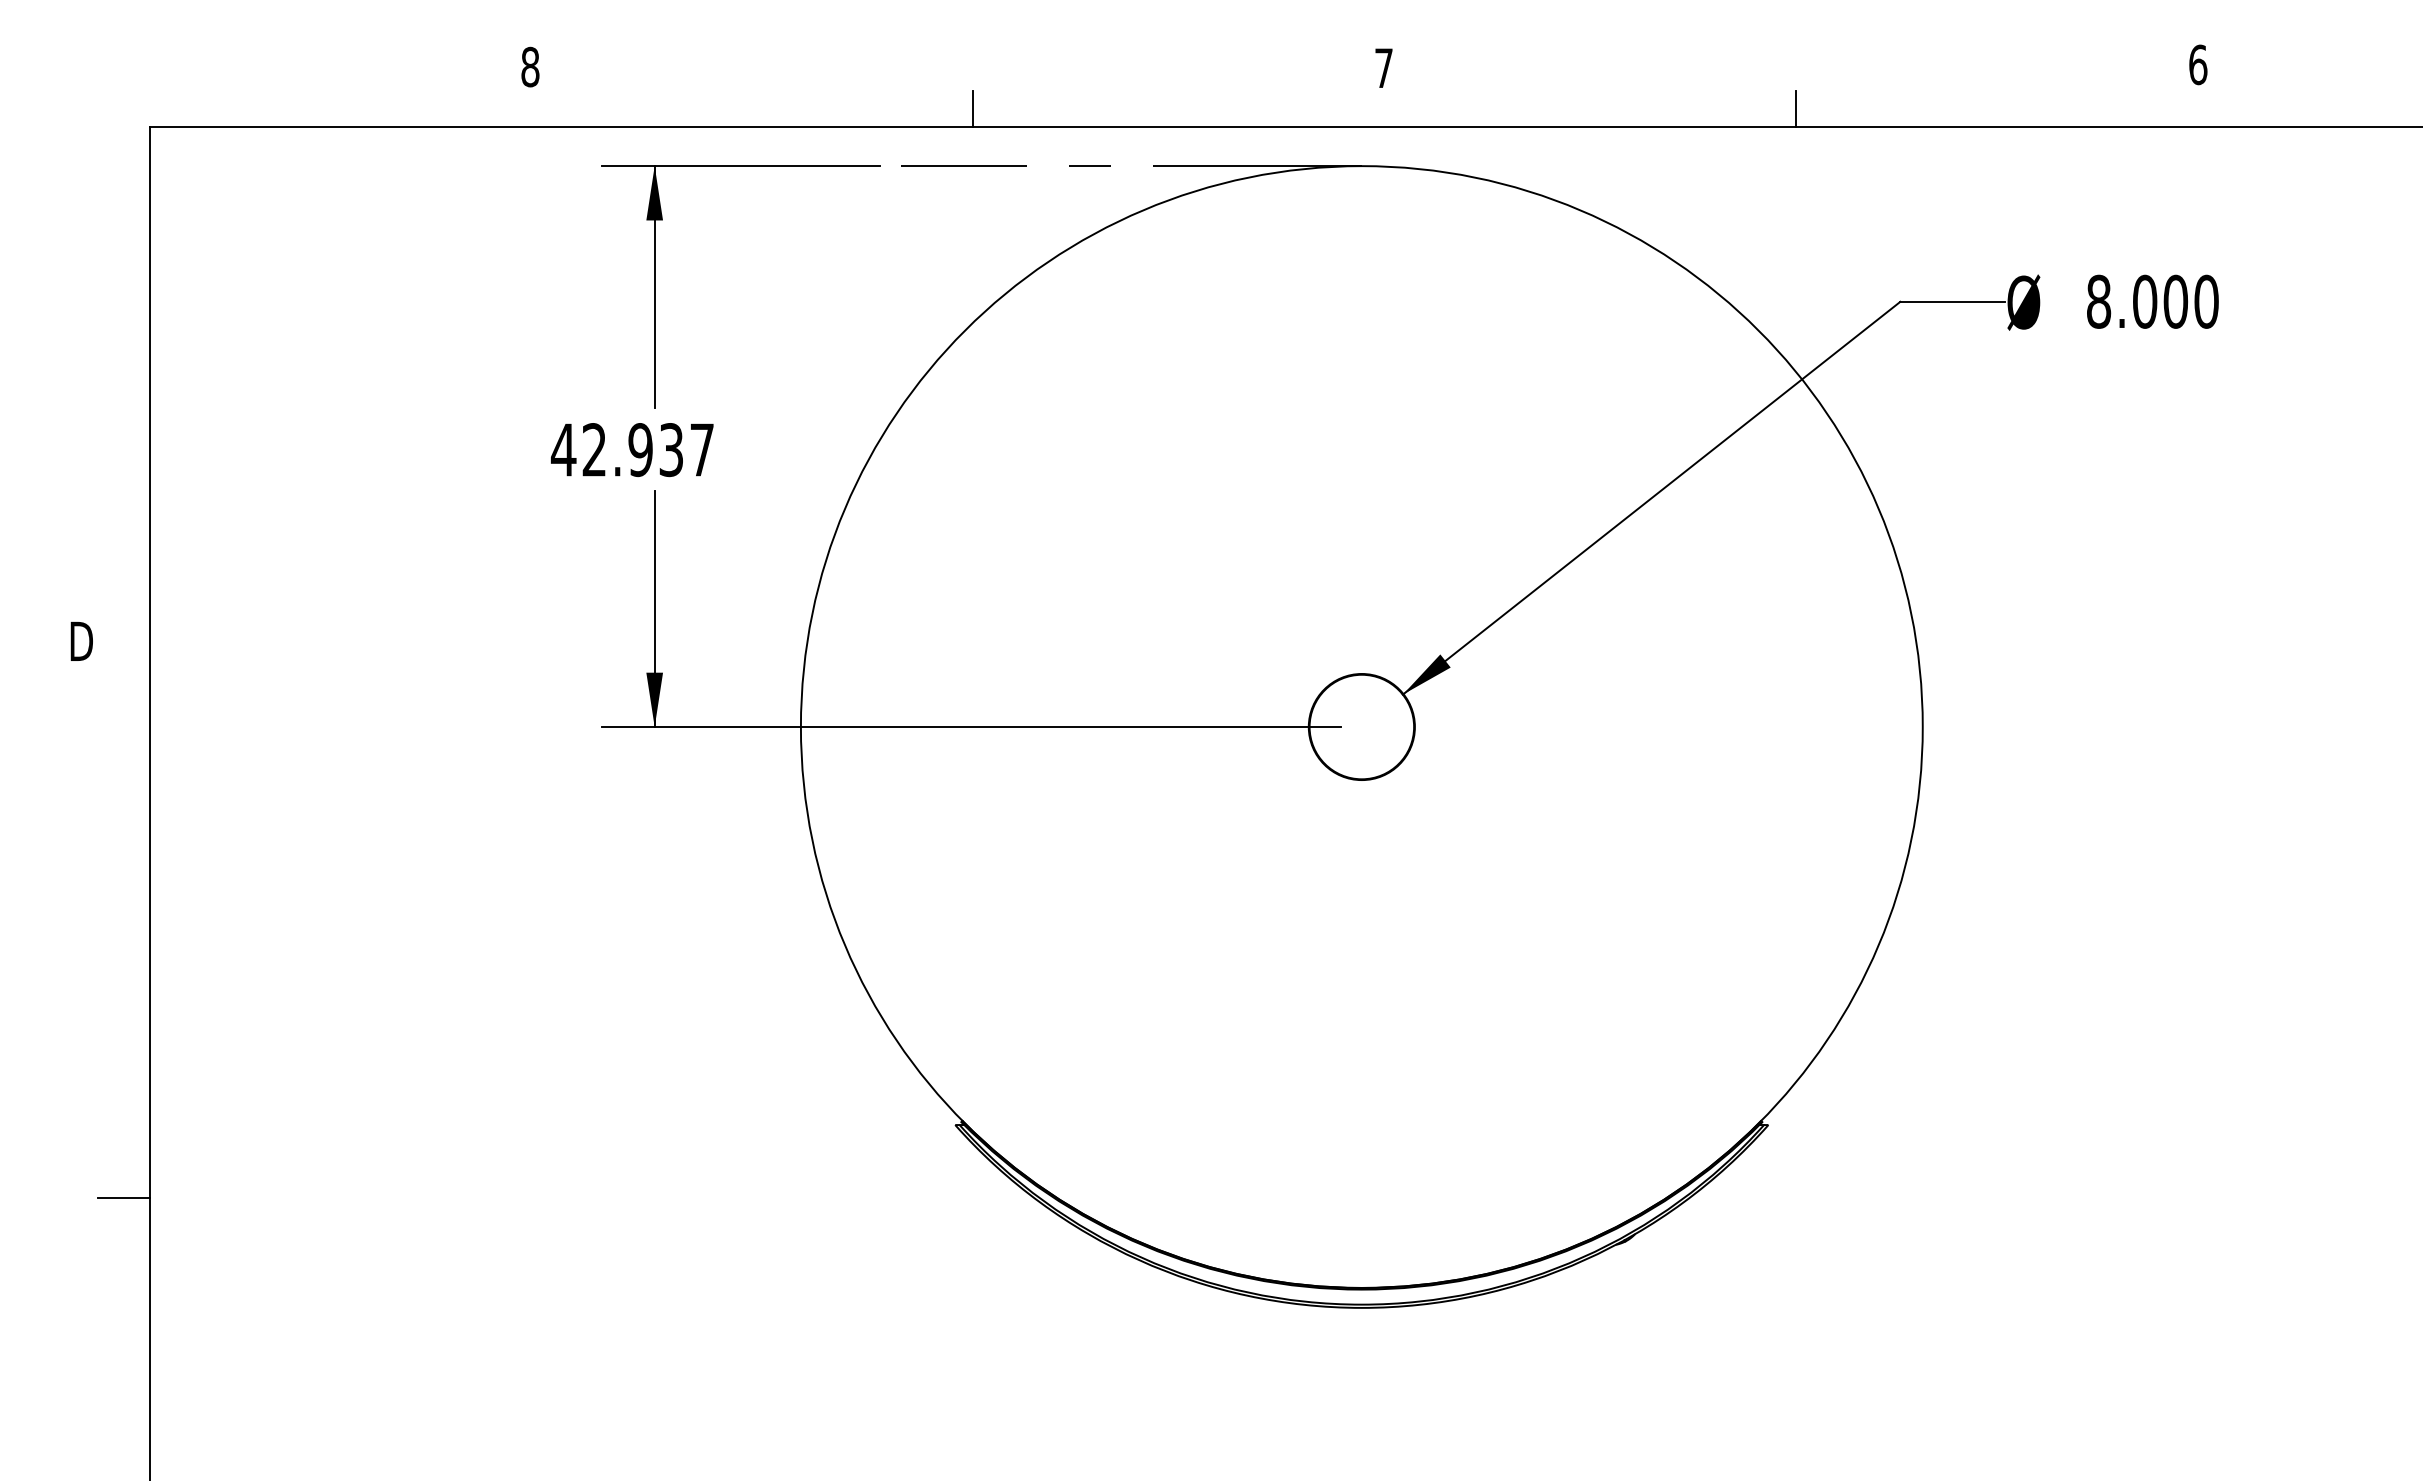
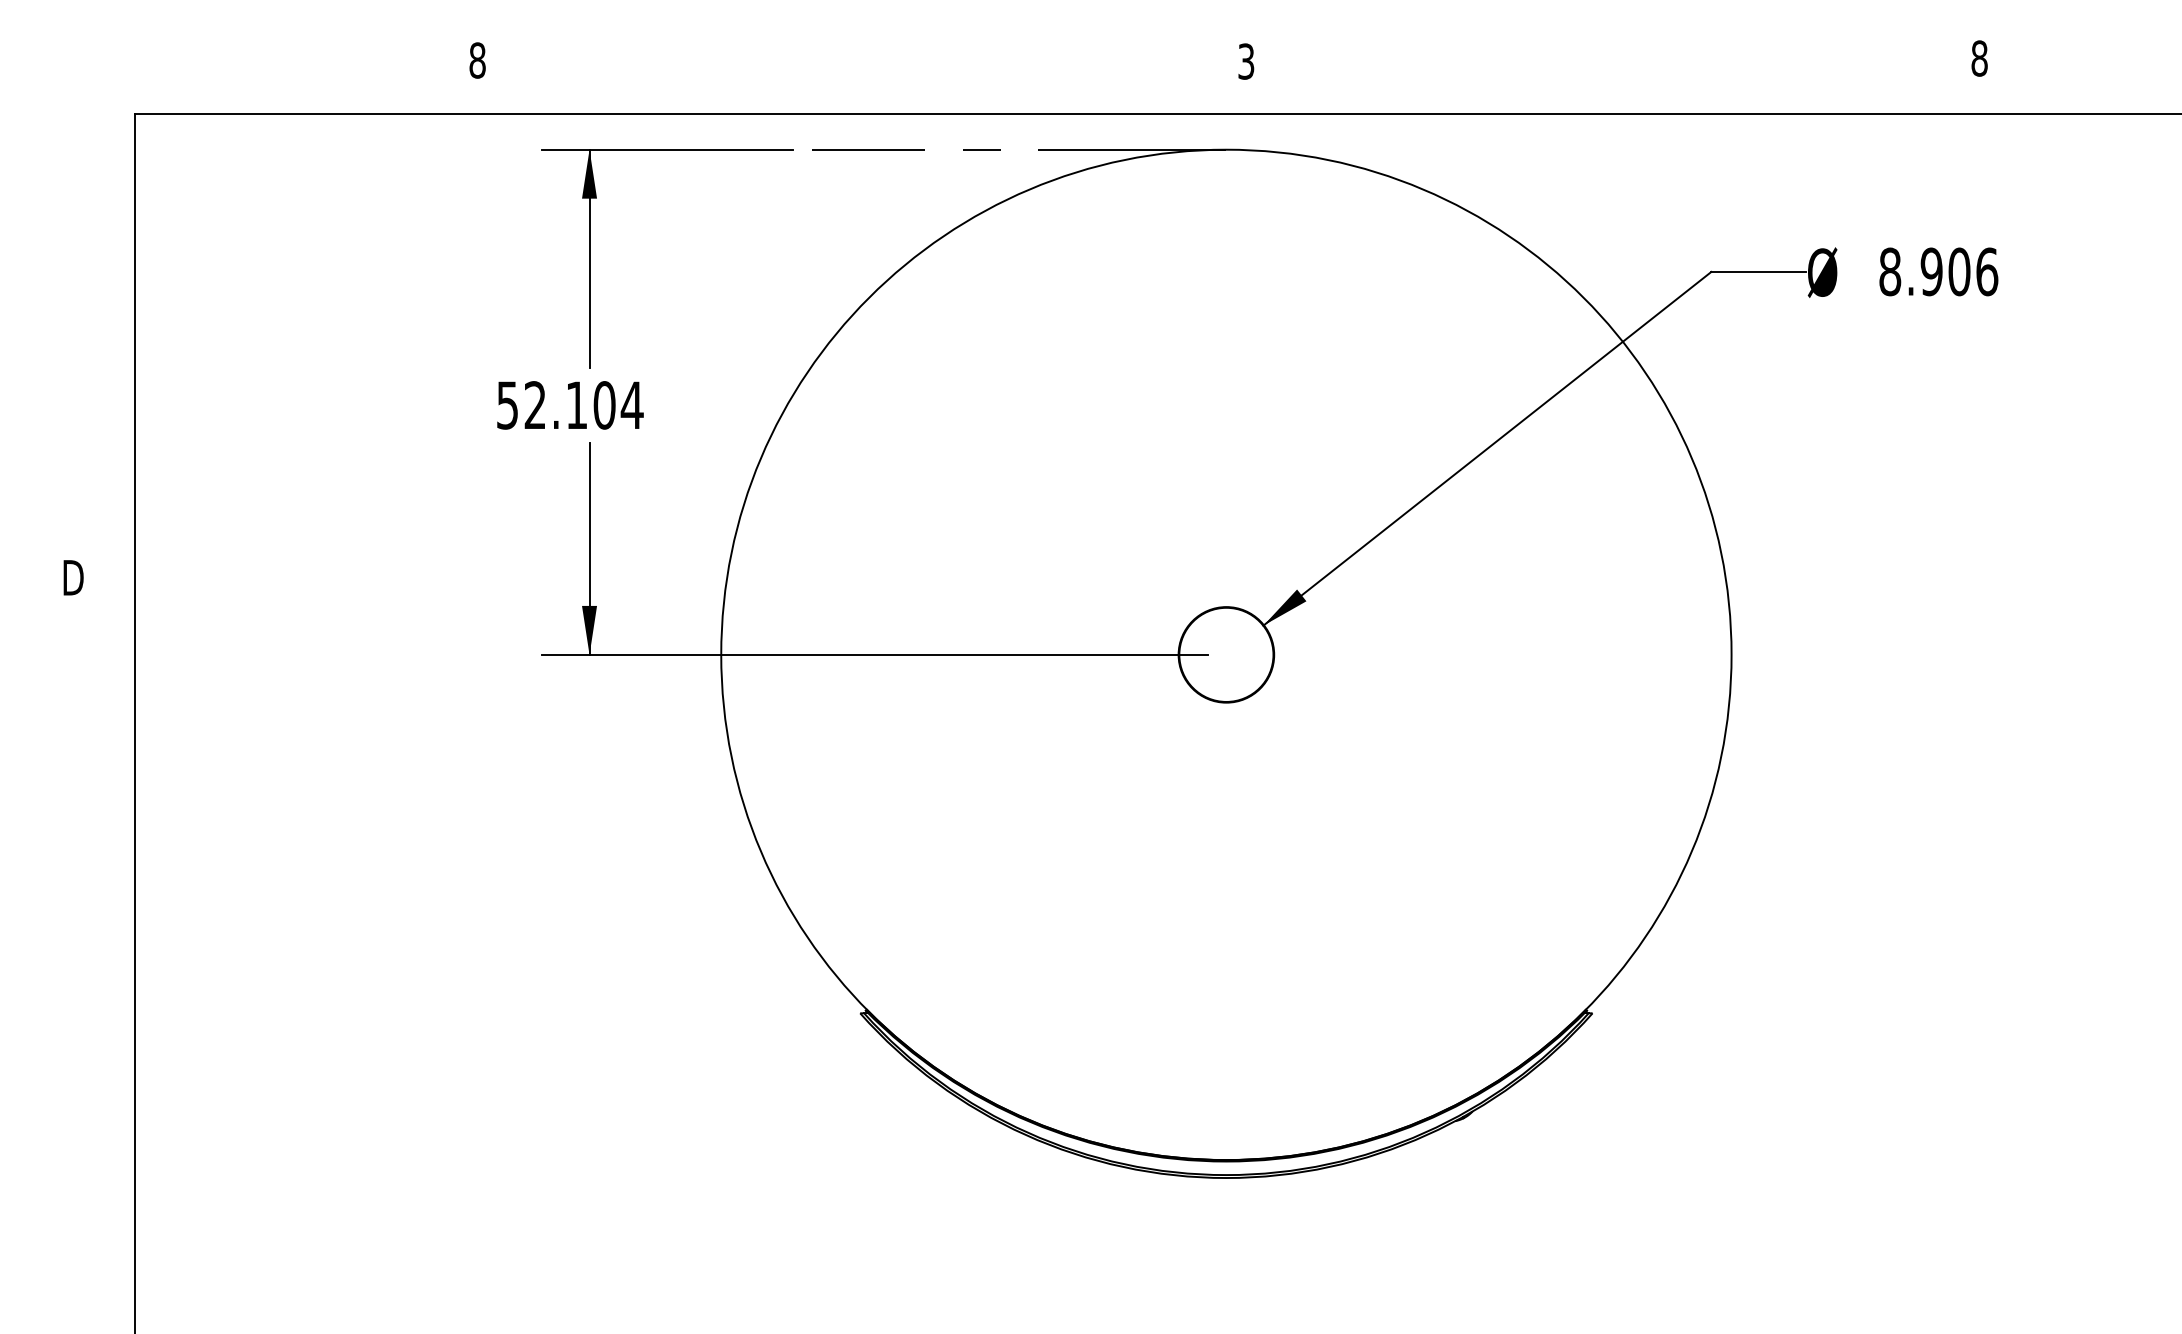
text: (2198, 64) -> (1979, 58), 6 -> 8
text: (1383, 68) -> (1245, 61), 7 -> 3
line: (972, 108) -> (875, 97), removed
line: (1795, 108) -> (1616, 97), removed
text: (2175, 301) -> (1959, 271), 8.000 -> 8.906
text: (632, 450) -> (569, 405), 42.937 -> 52.104
line: (123, 1197) -> (111, 1078), removed

